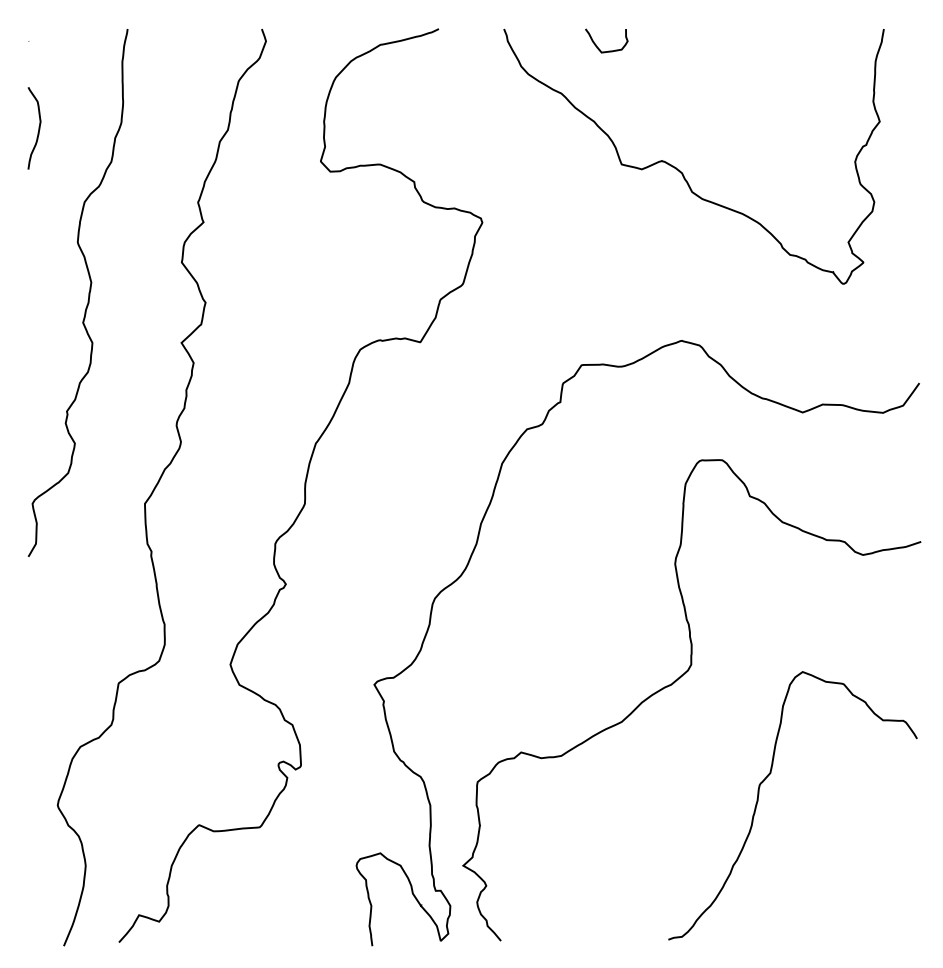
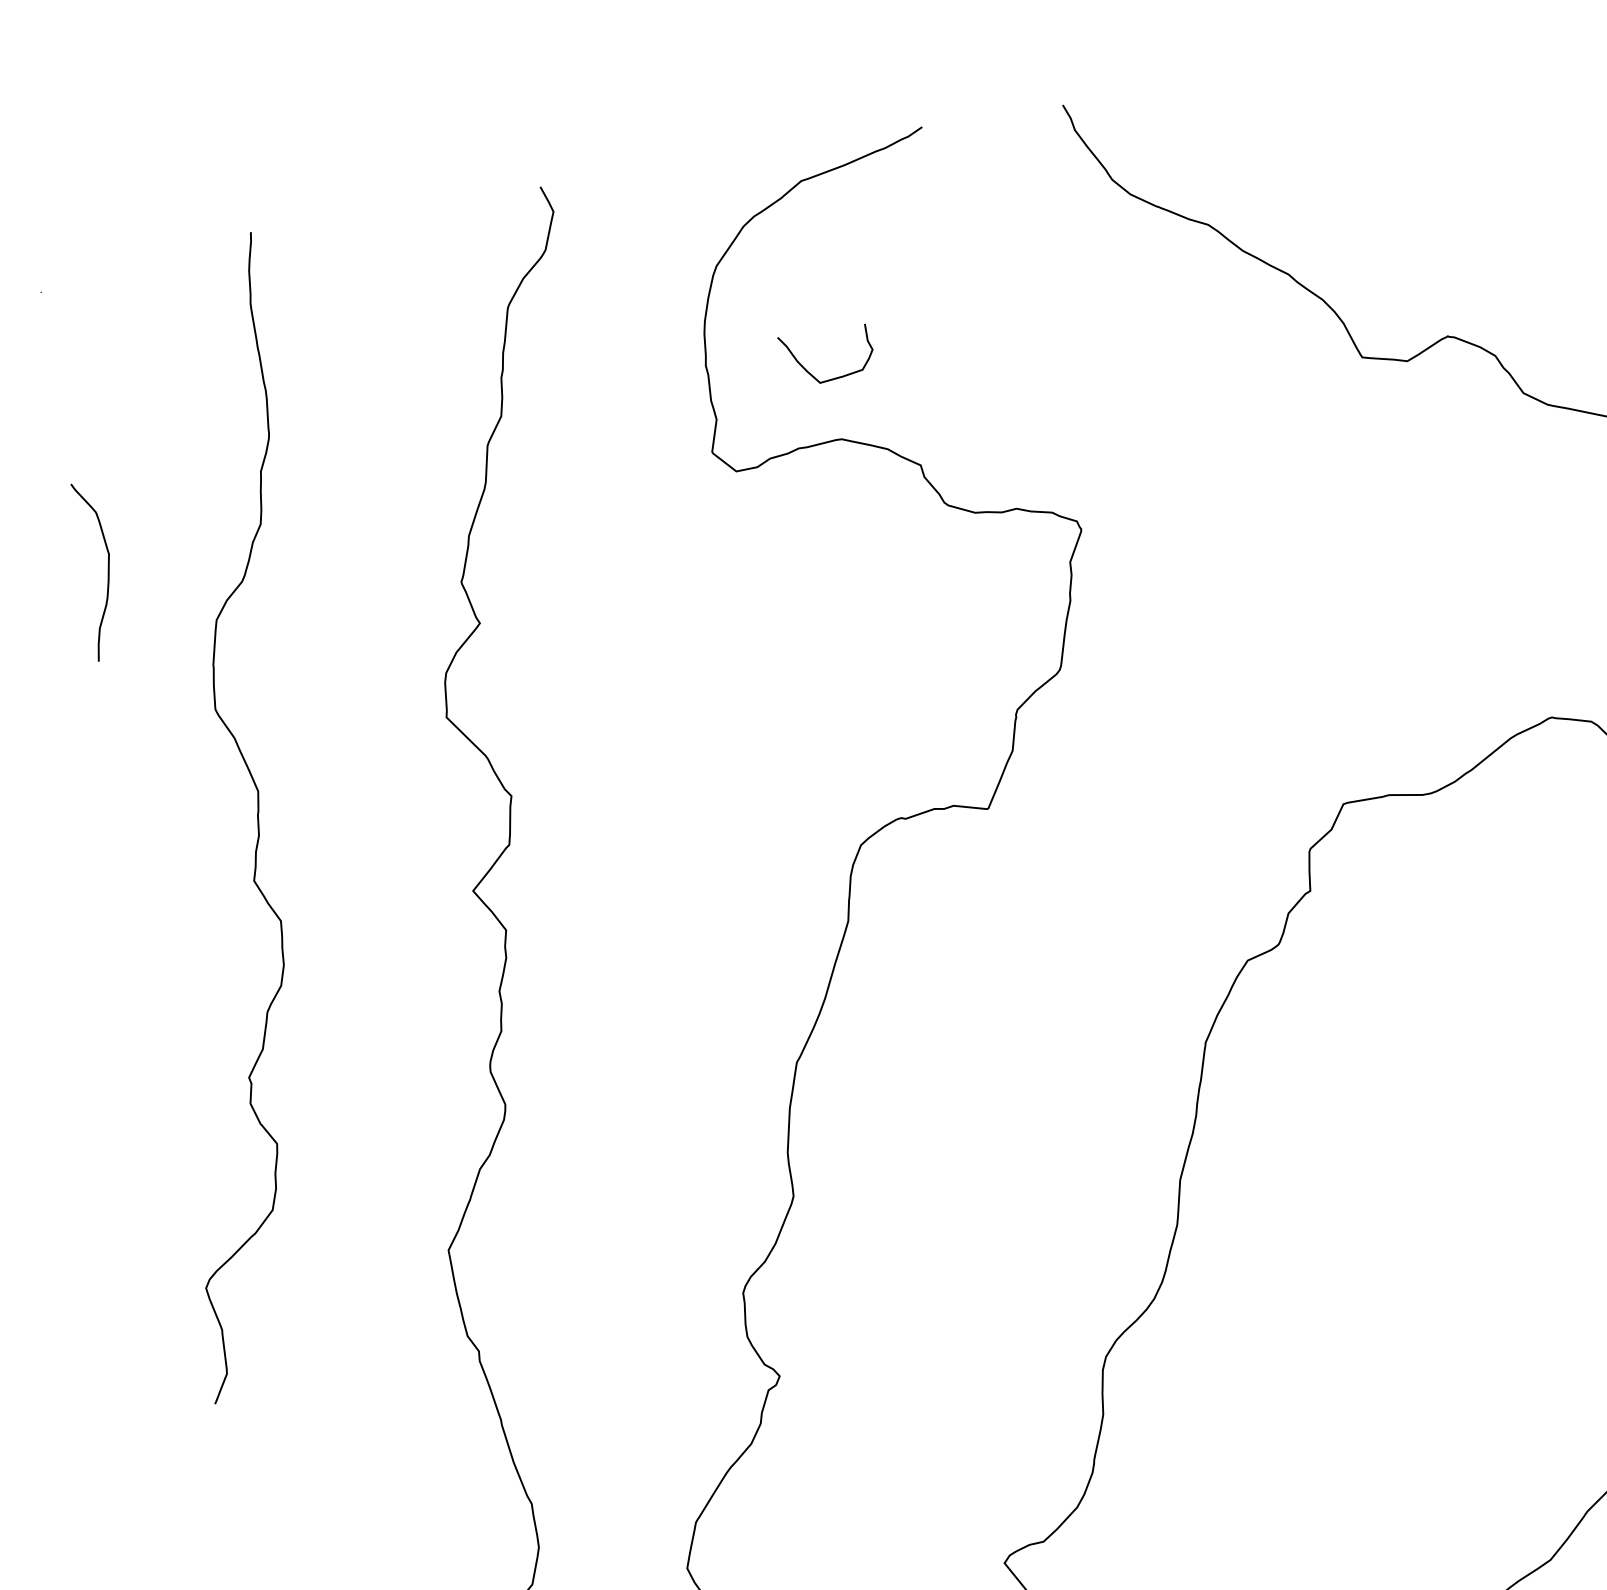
curve: (608, 50) -> (834, 376), moved
curve: (38, 128) -> (106, 569), moved

